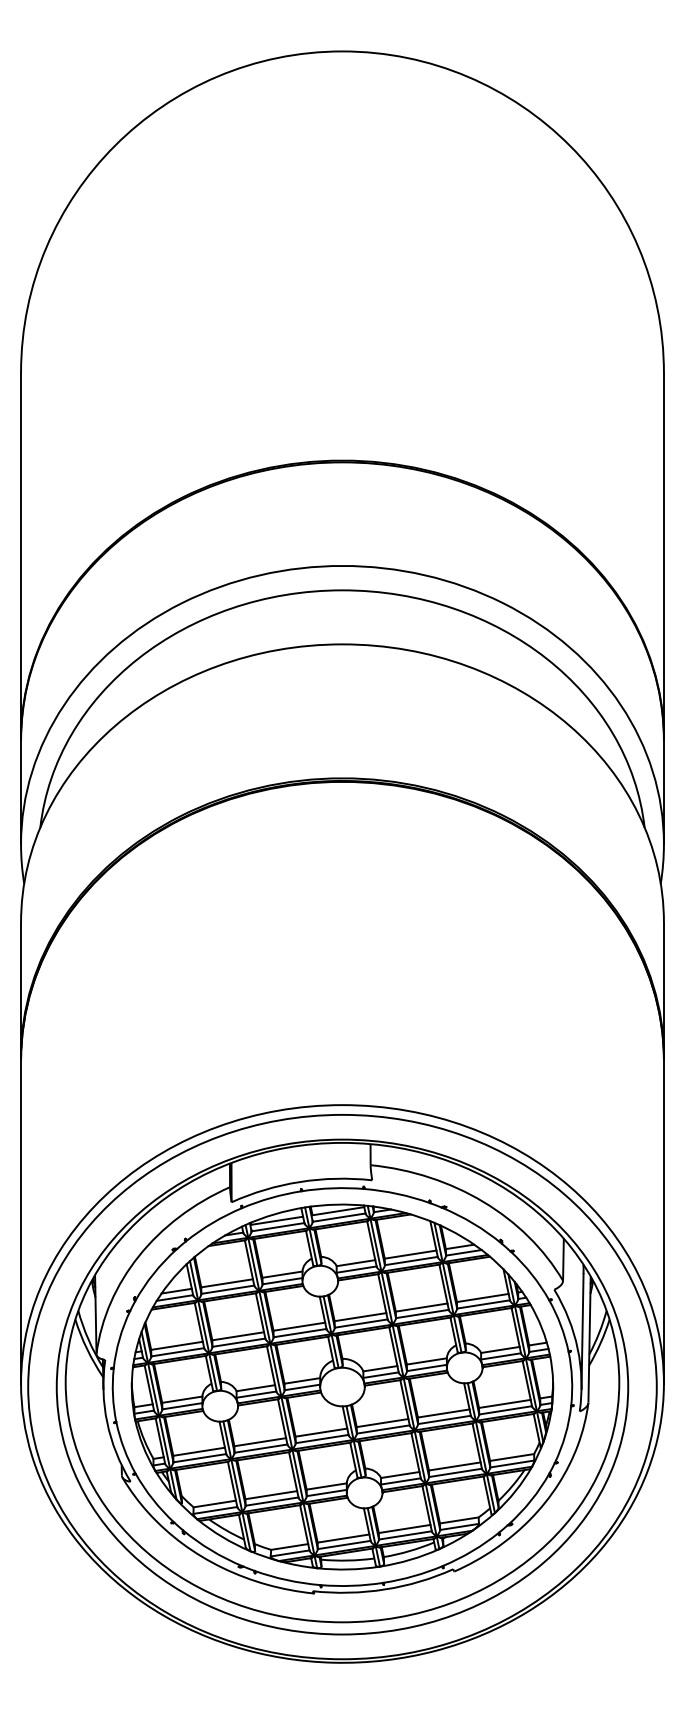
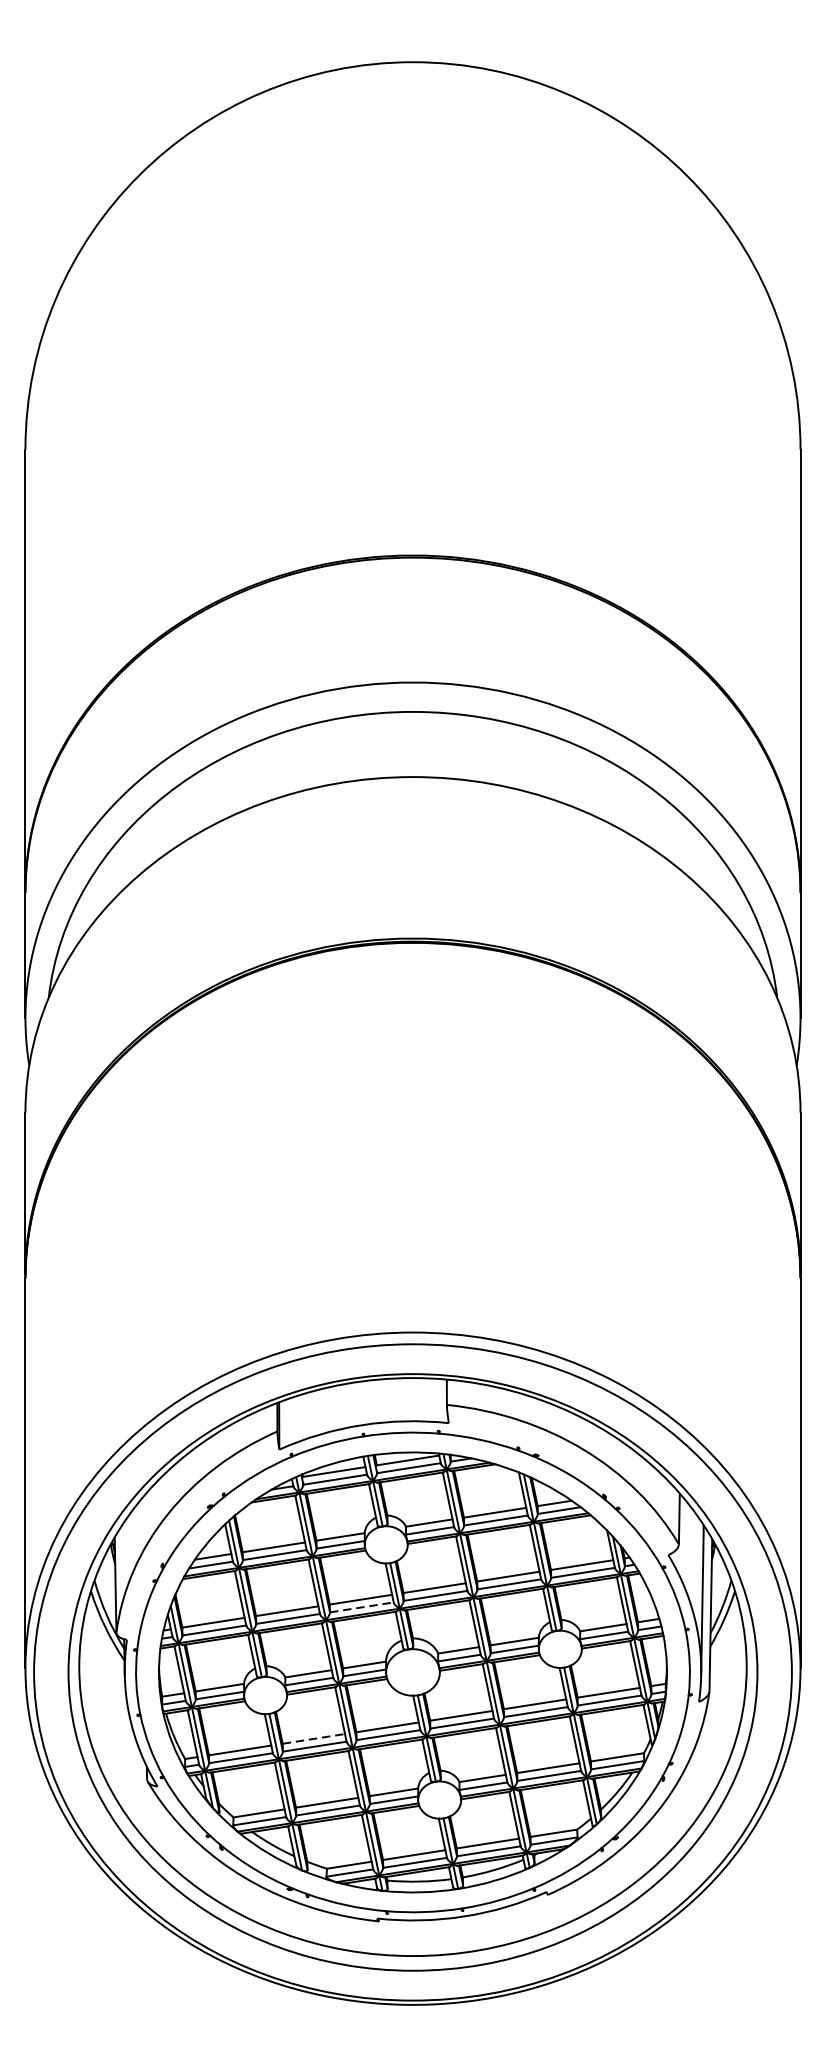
line: (300, 1333) -> (362, 1607), solid -> dashed
line: (260, 1442) -> (314, 1739), solid -> dashed

